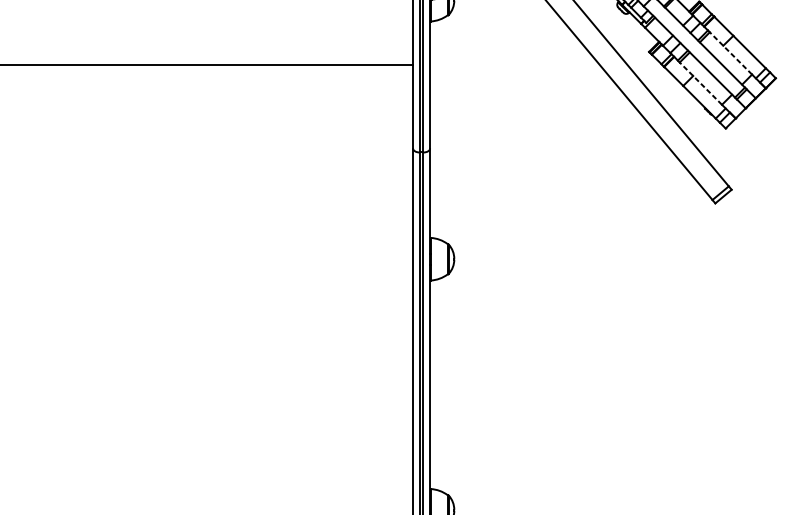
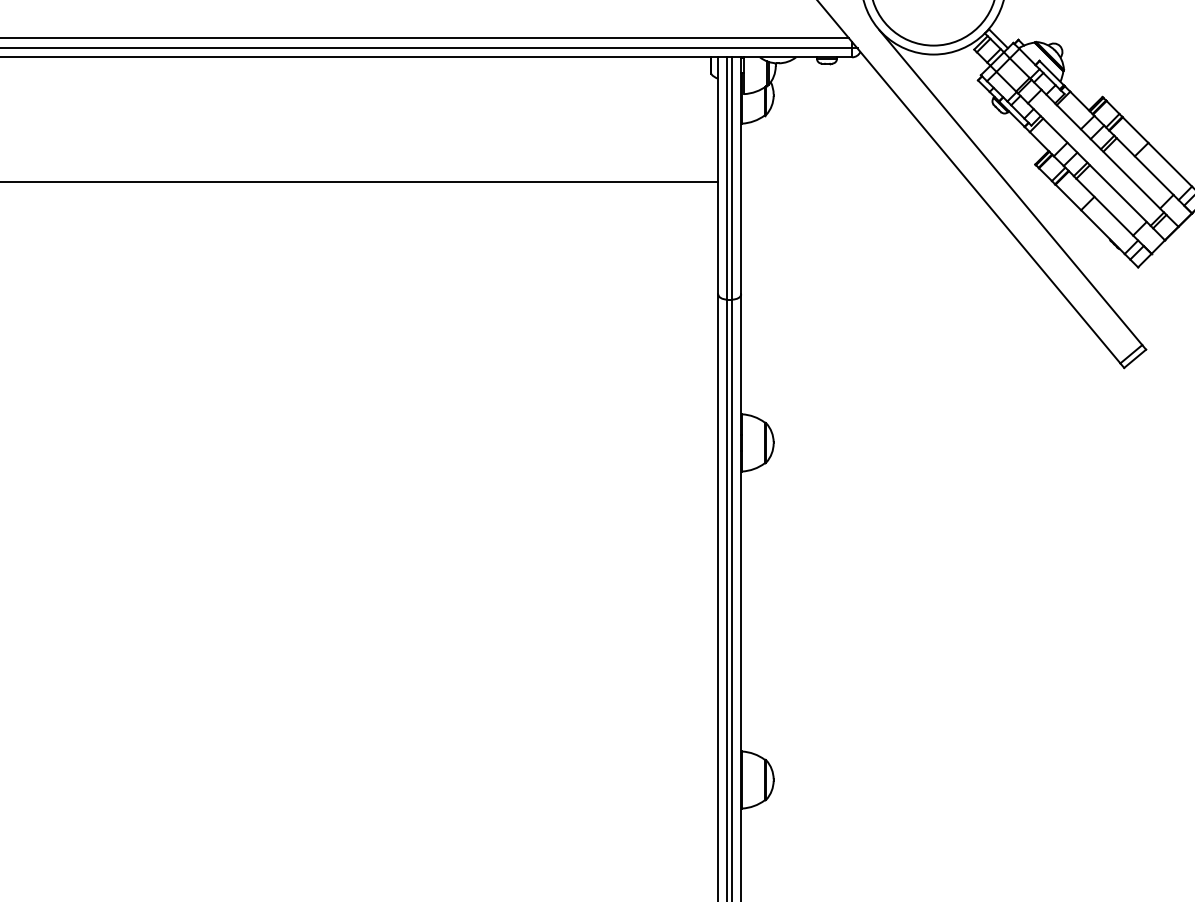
line: (730, 53) -> (1144, 166), dashed -> solid
line: (700, 83) -> (1104, 206), dashed -> solid

